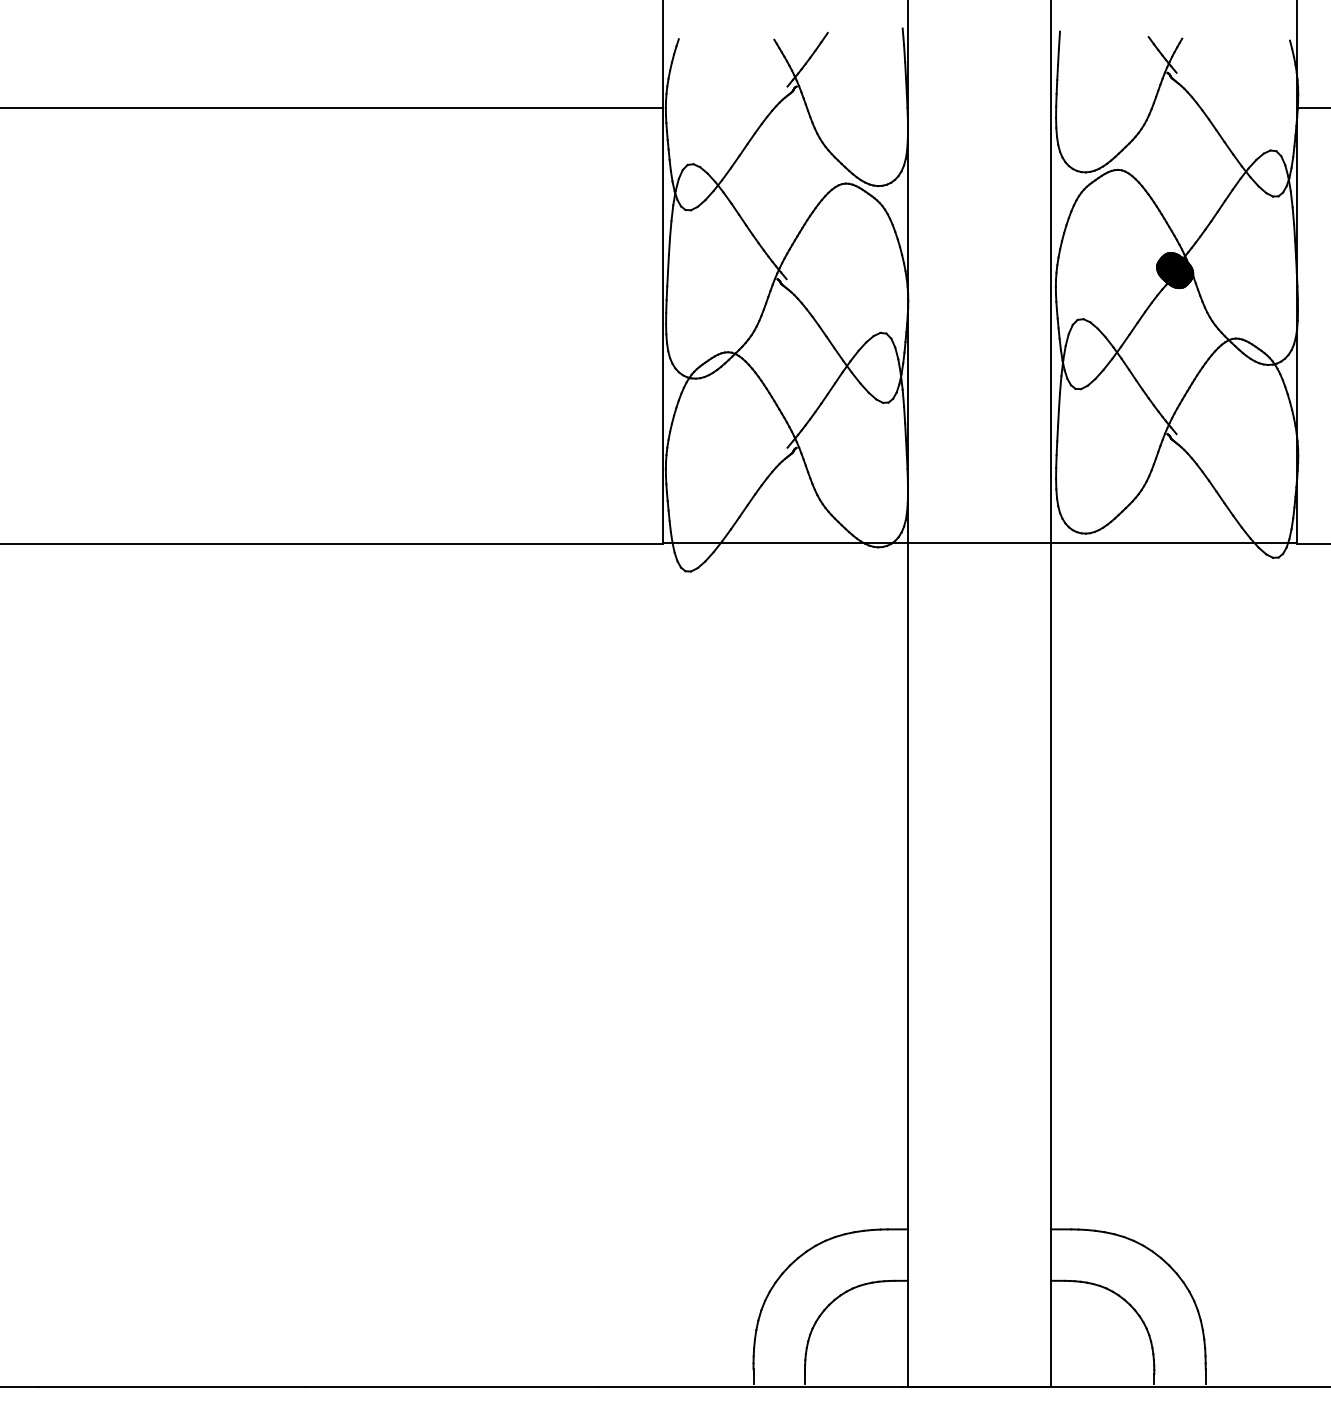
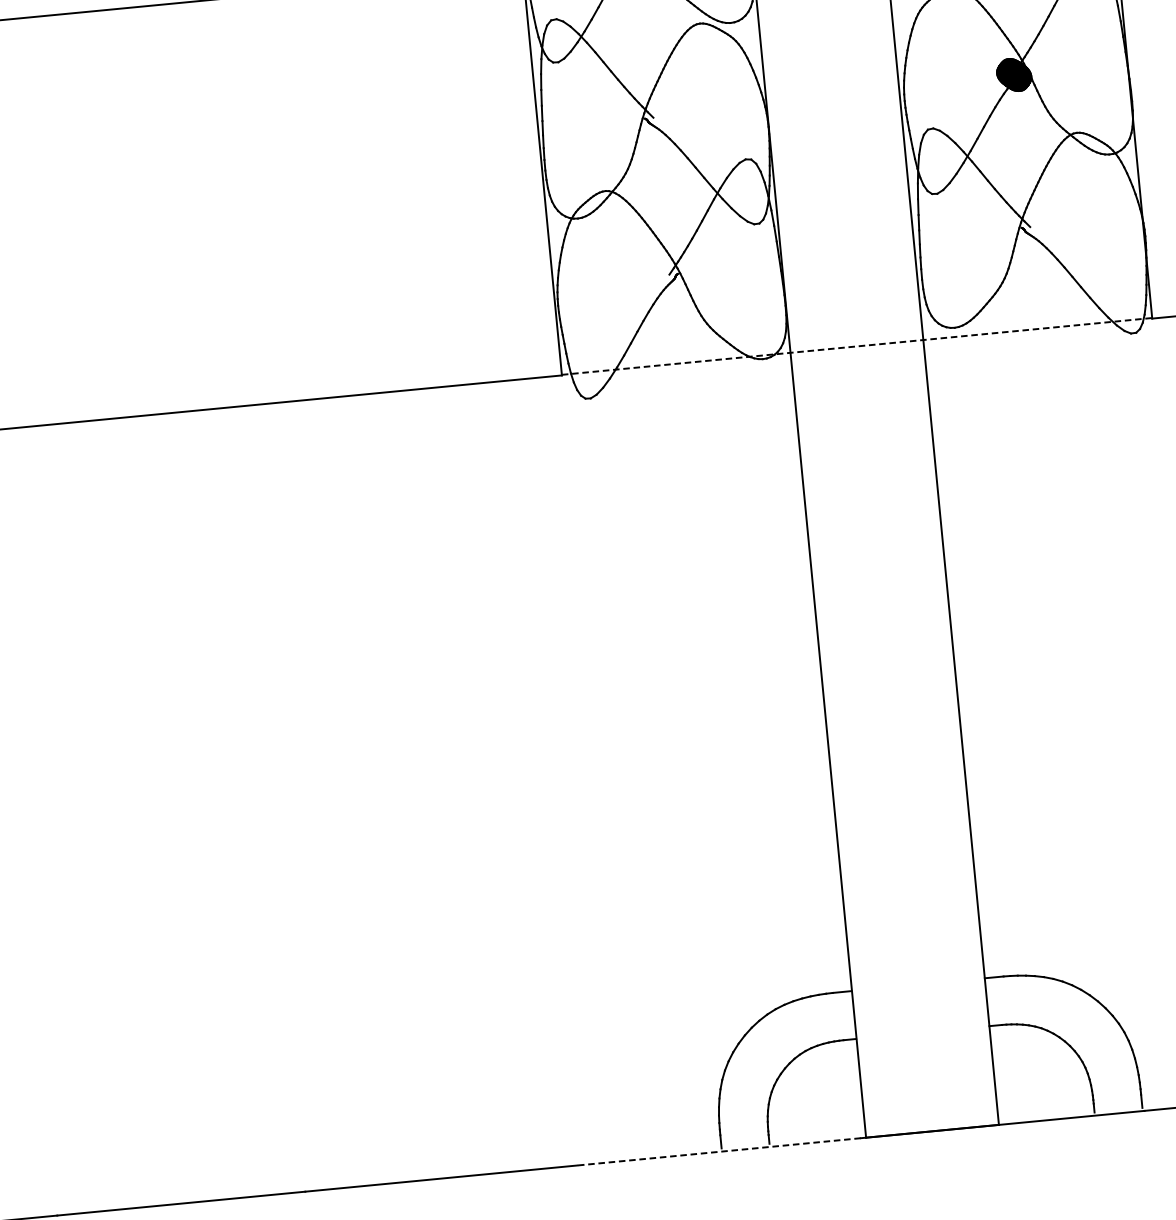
line: (980, 543) -> (857, 346), solid -> dashed
line: (749, 1386) -> (718, 1151), solid -> dashed

